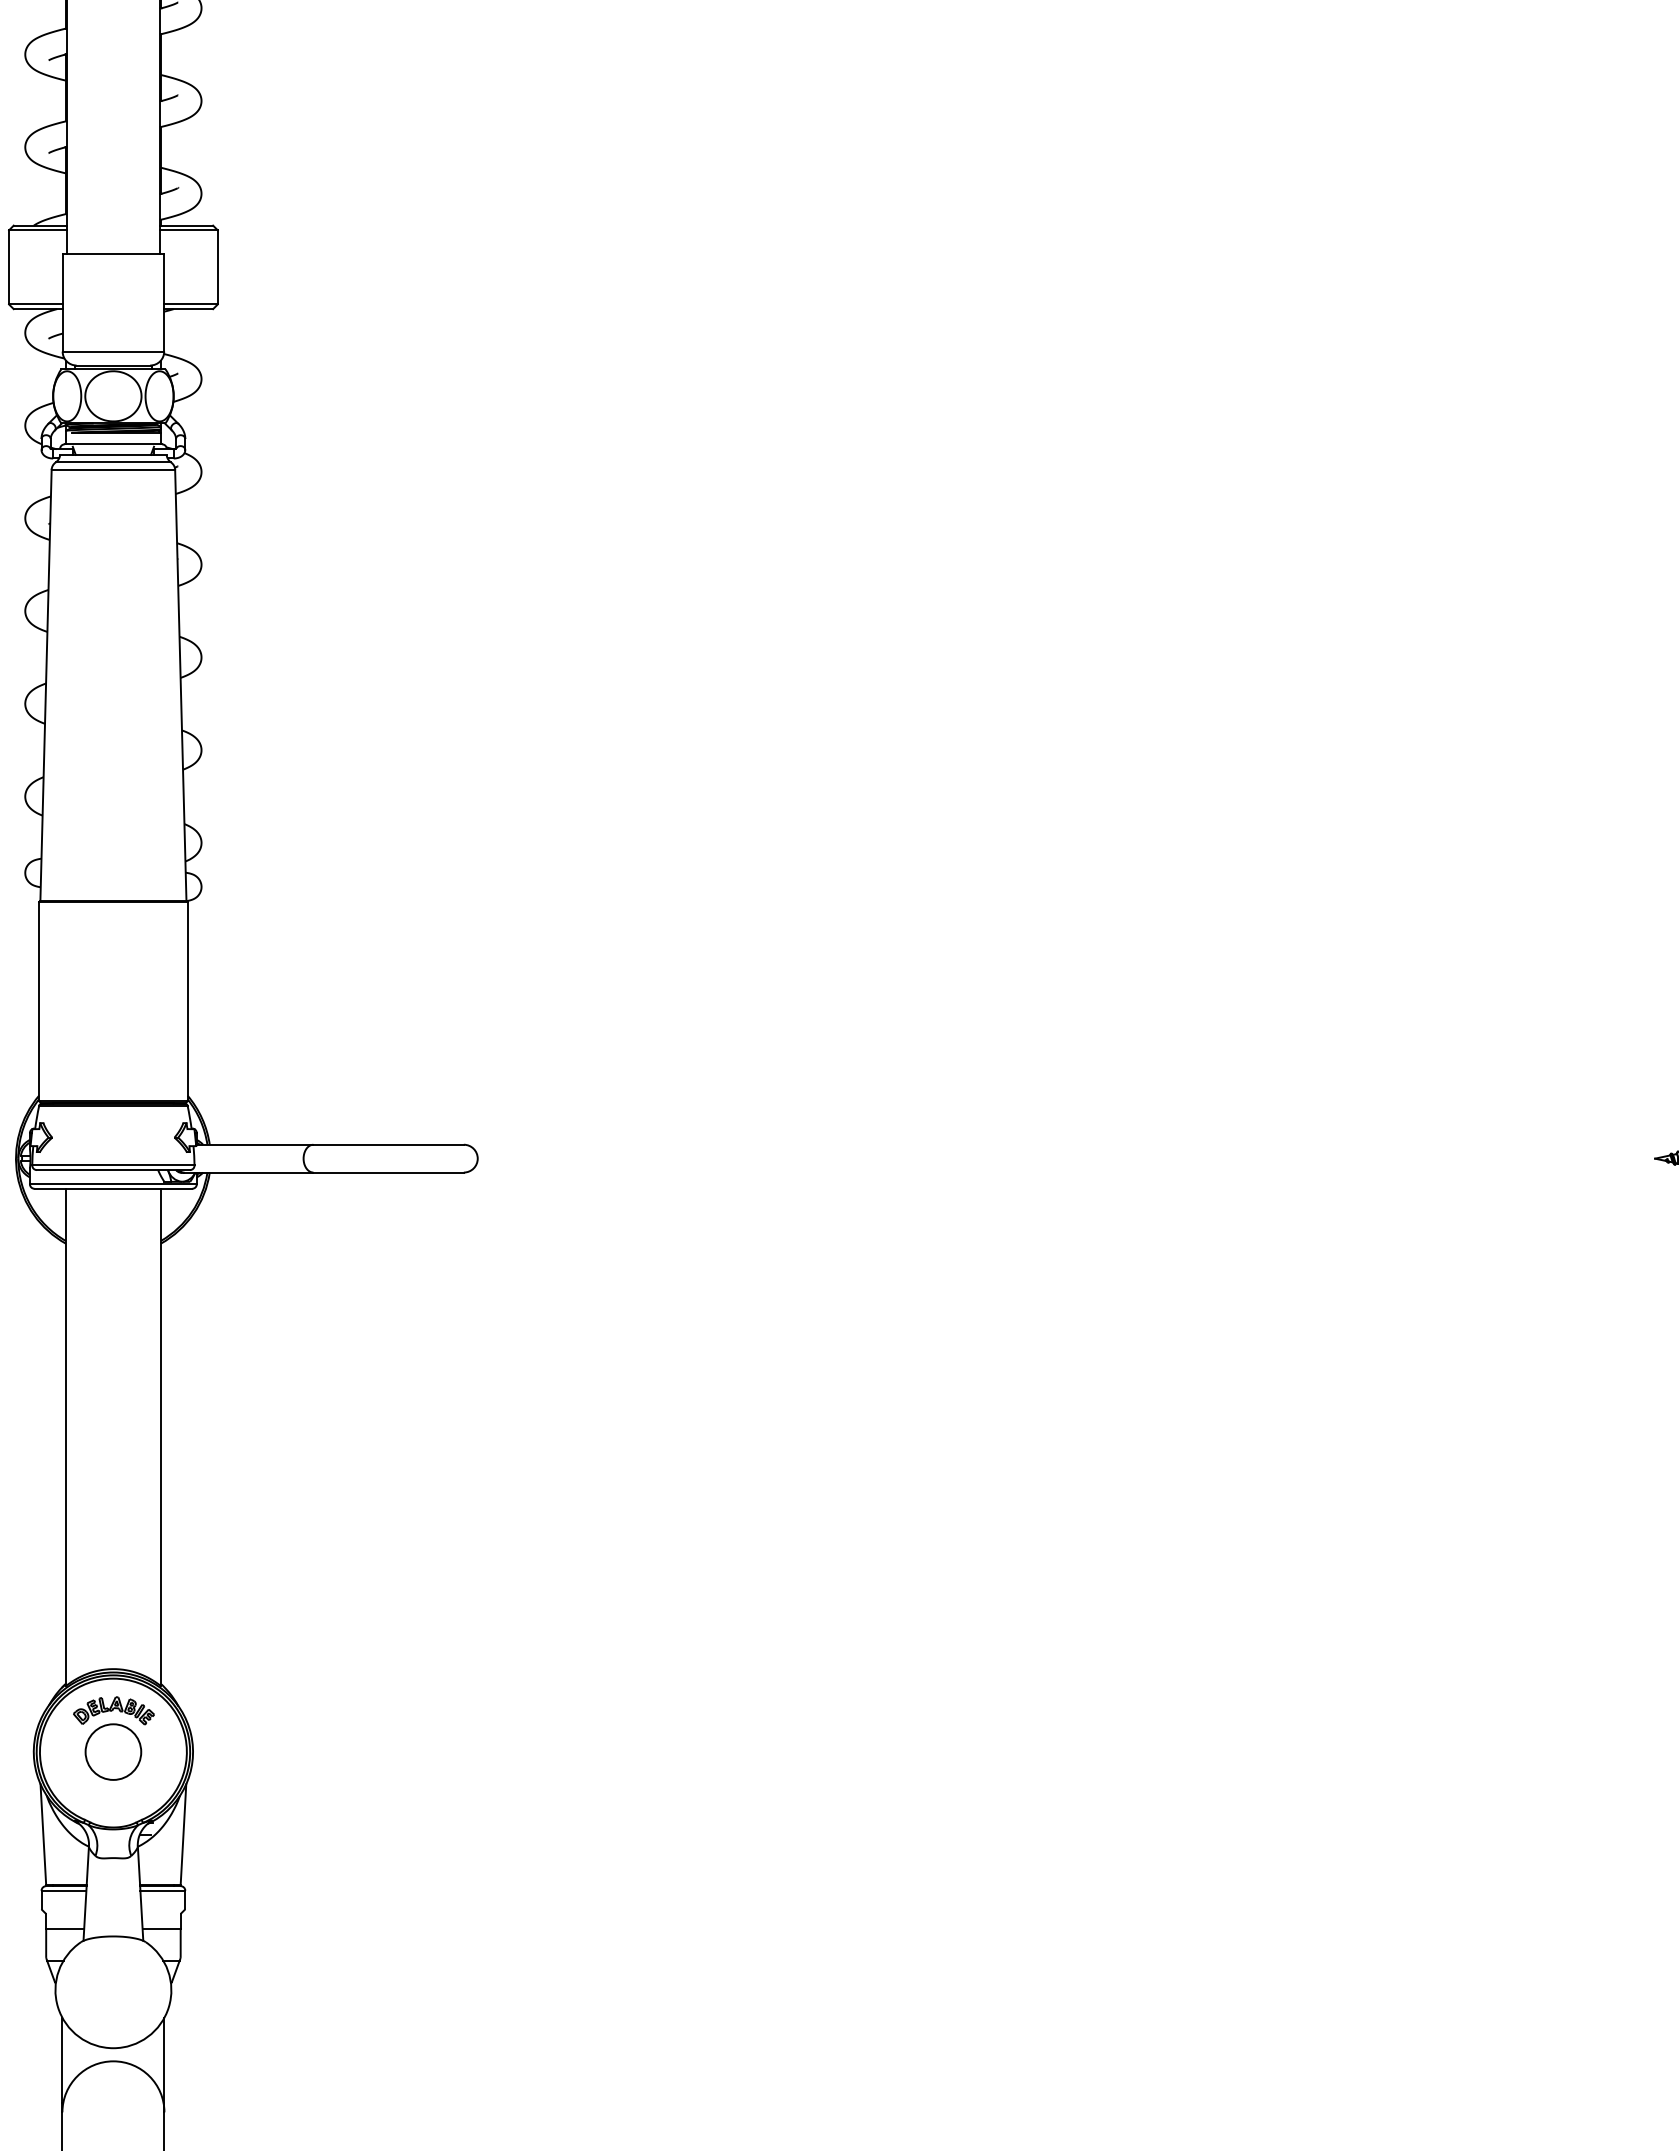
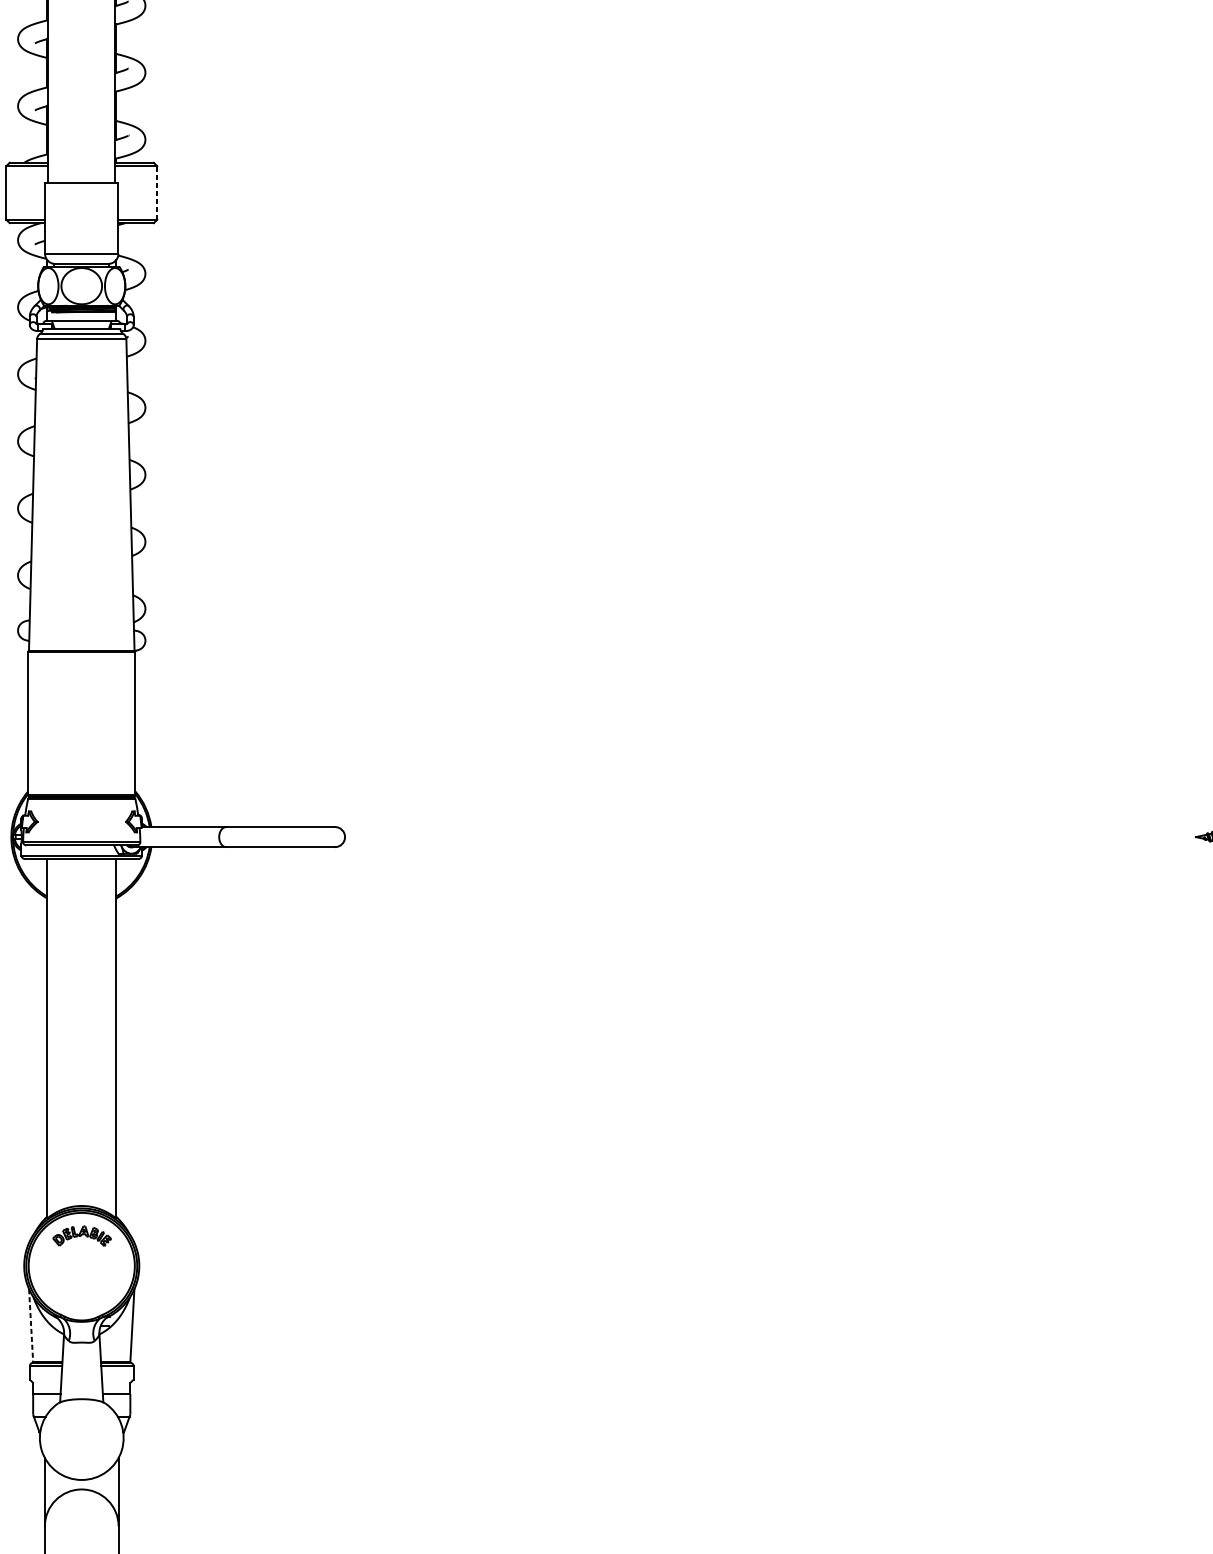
line: (217, 266) -> (156, 192), solid -> dashed
circle: (113, 1751) -> (81, 1265), removed
line: (43, 1834) -> (31, 1325), solid -> dashed

